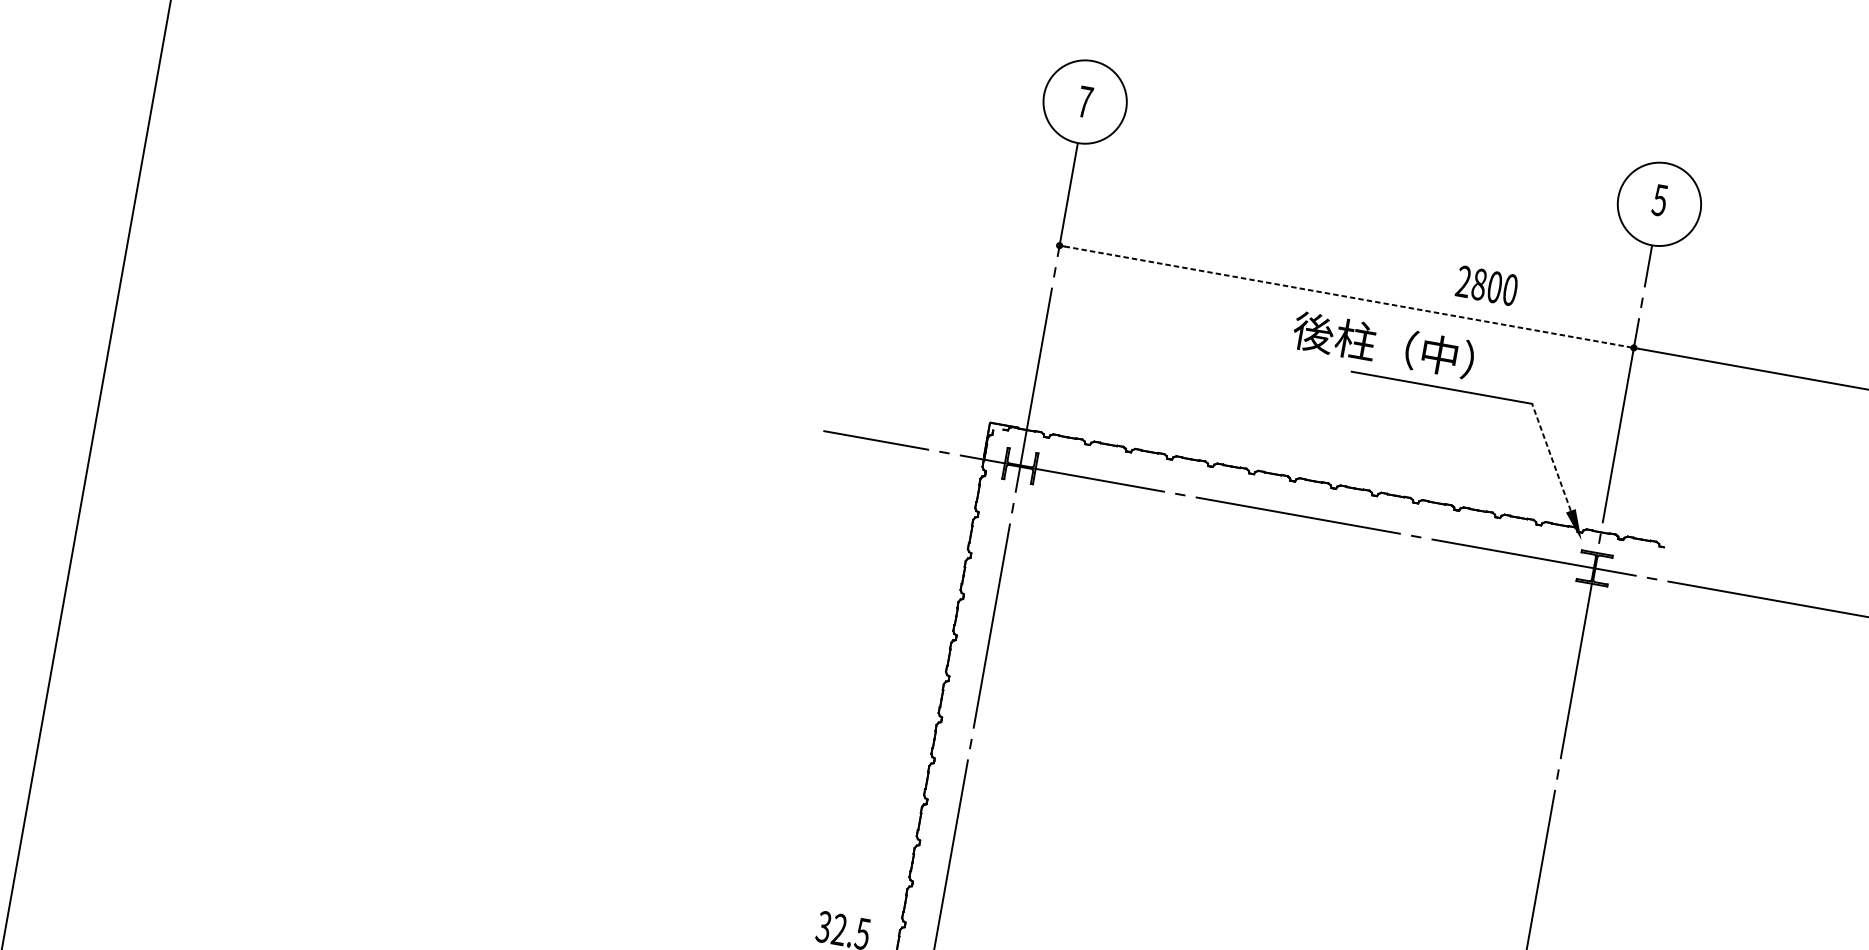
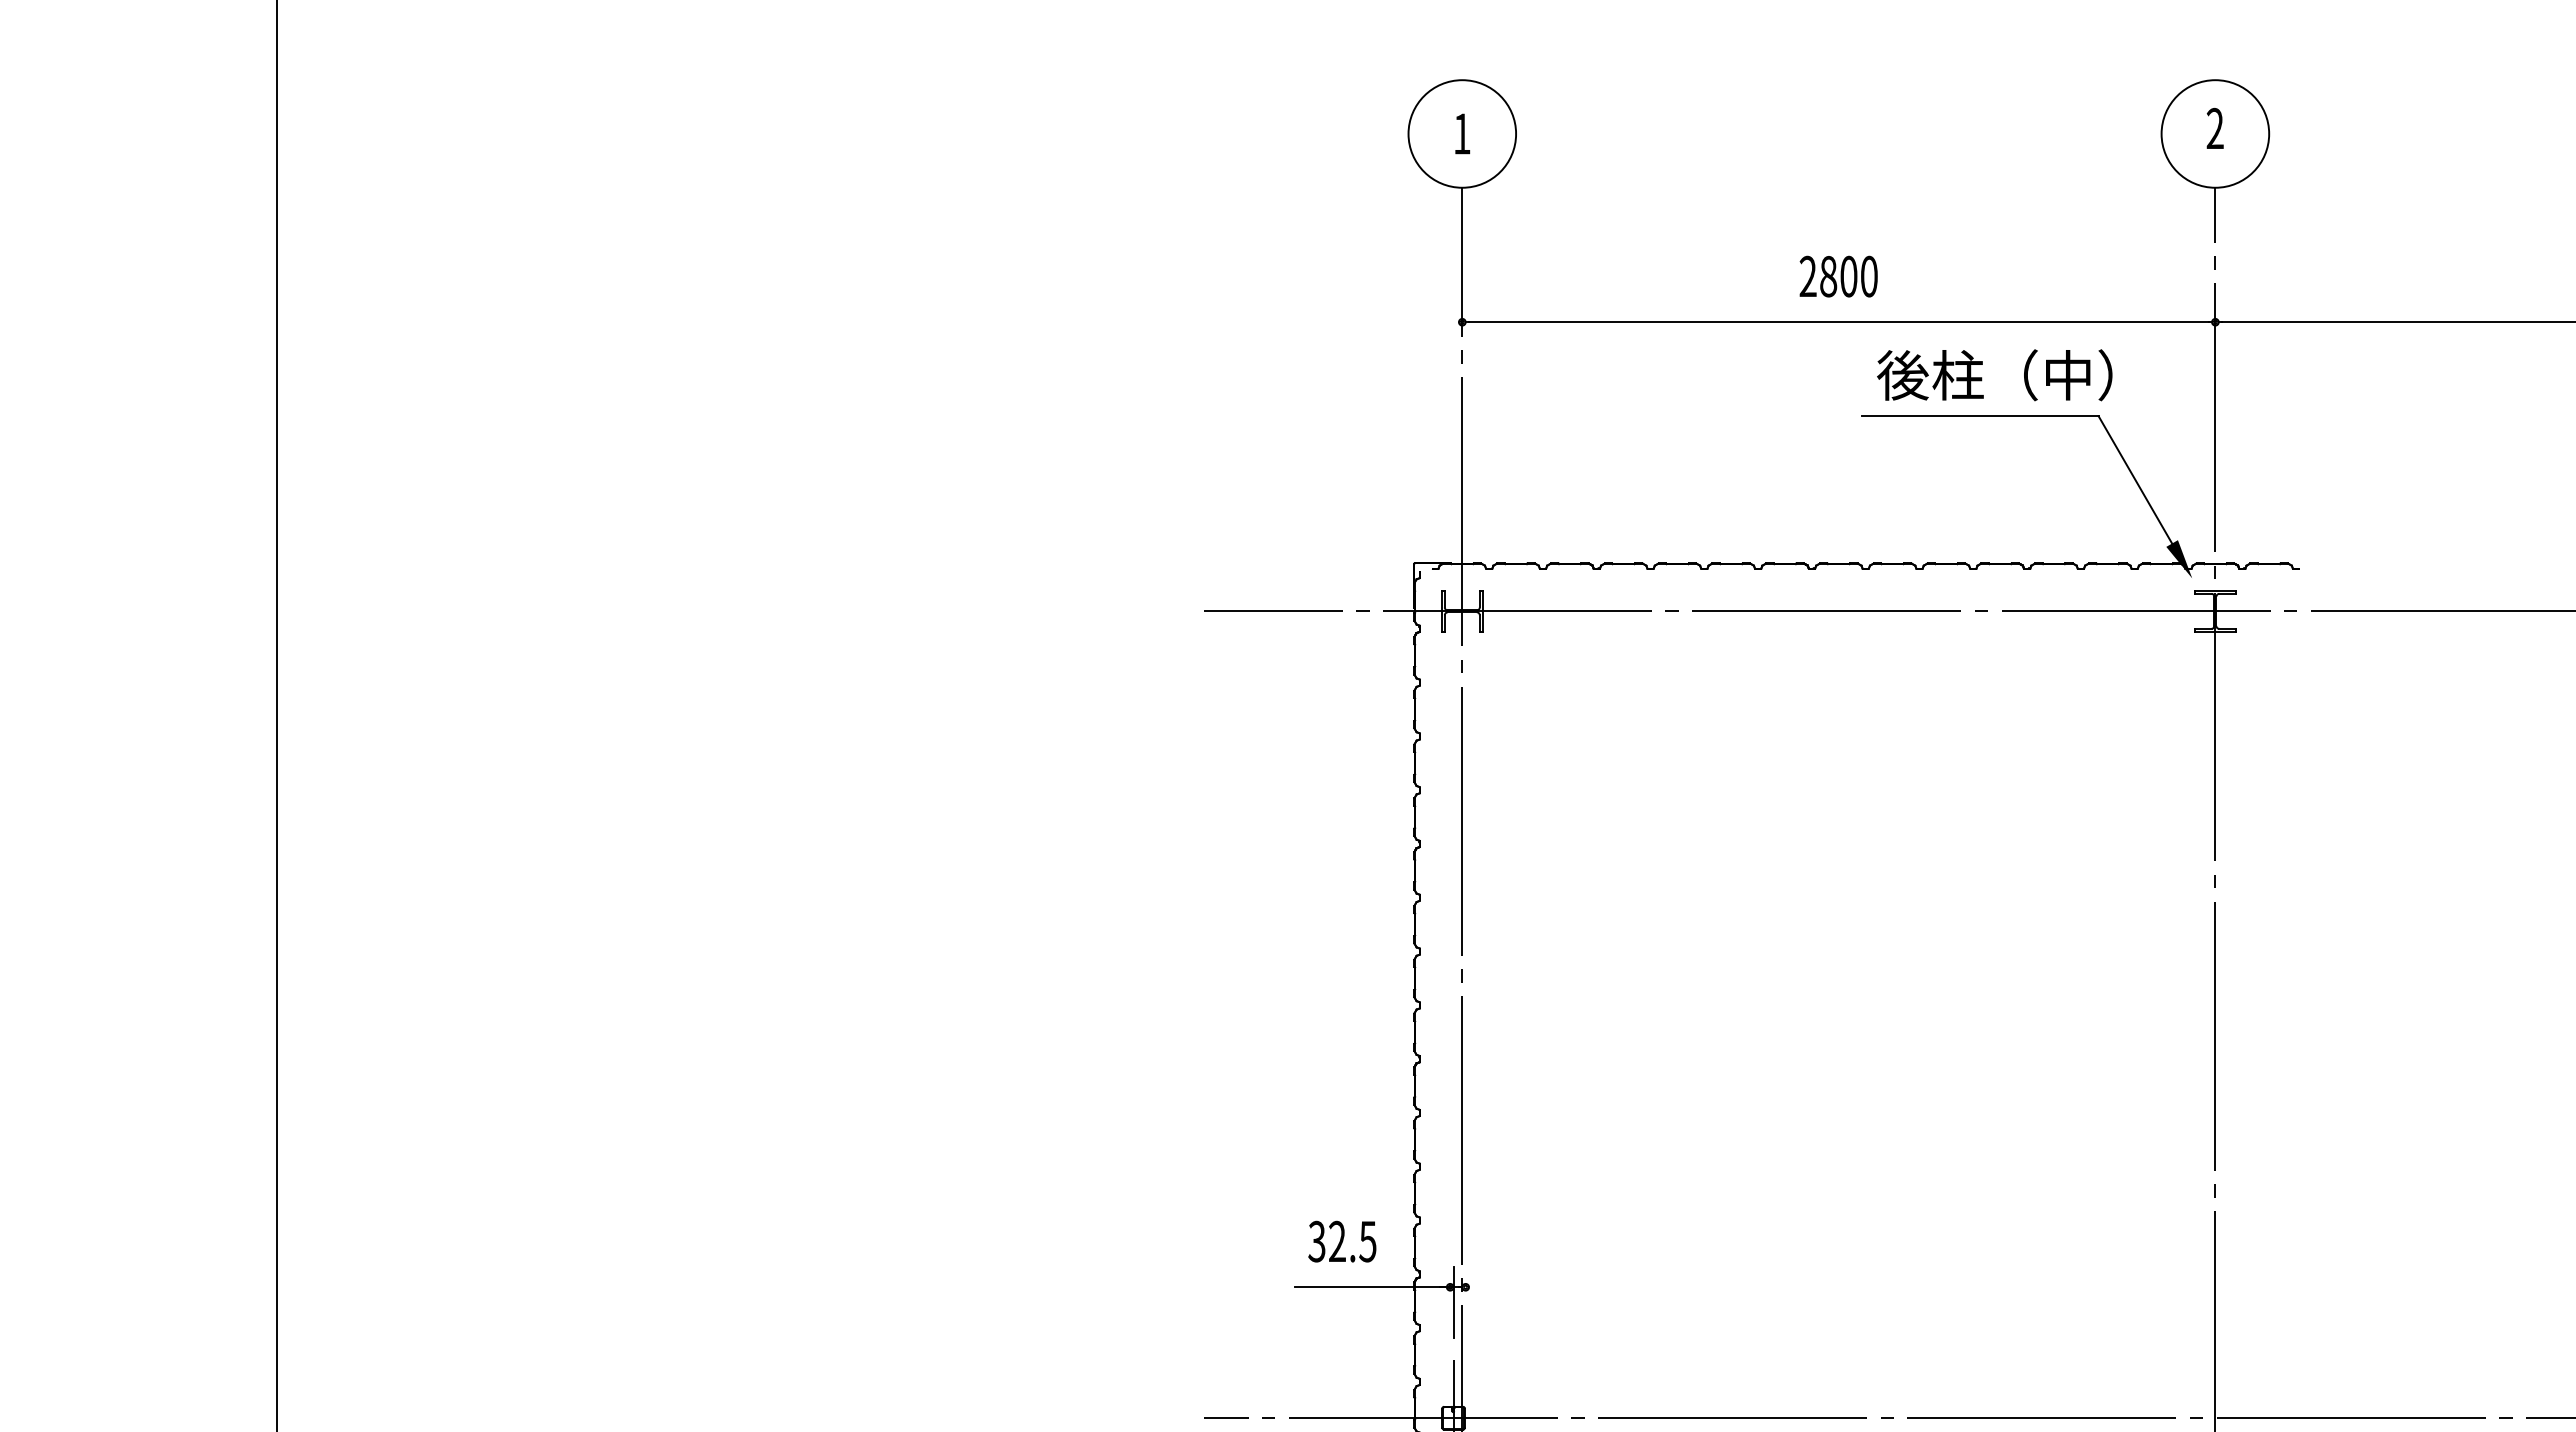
text: (1085, 101) -> (1462, 133), 7 -> 1
text: (1659, 200) -> (2214, 128), 5 -> 2
text: (1486, 285) -> (1838, 276), moved
line: (1346, 296) -> (1838, 322), dashed -> solid
text: (1383, 345) -> (1994, 375), moved
line: (1551, 456) -> (2135, 479), dashed -> solid

